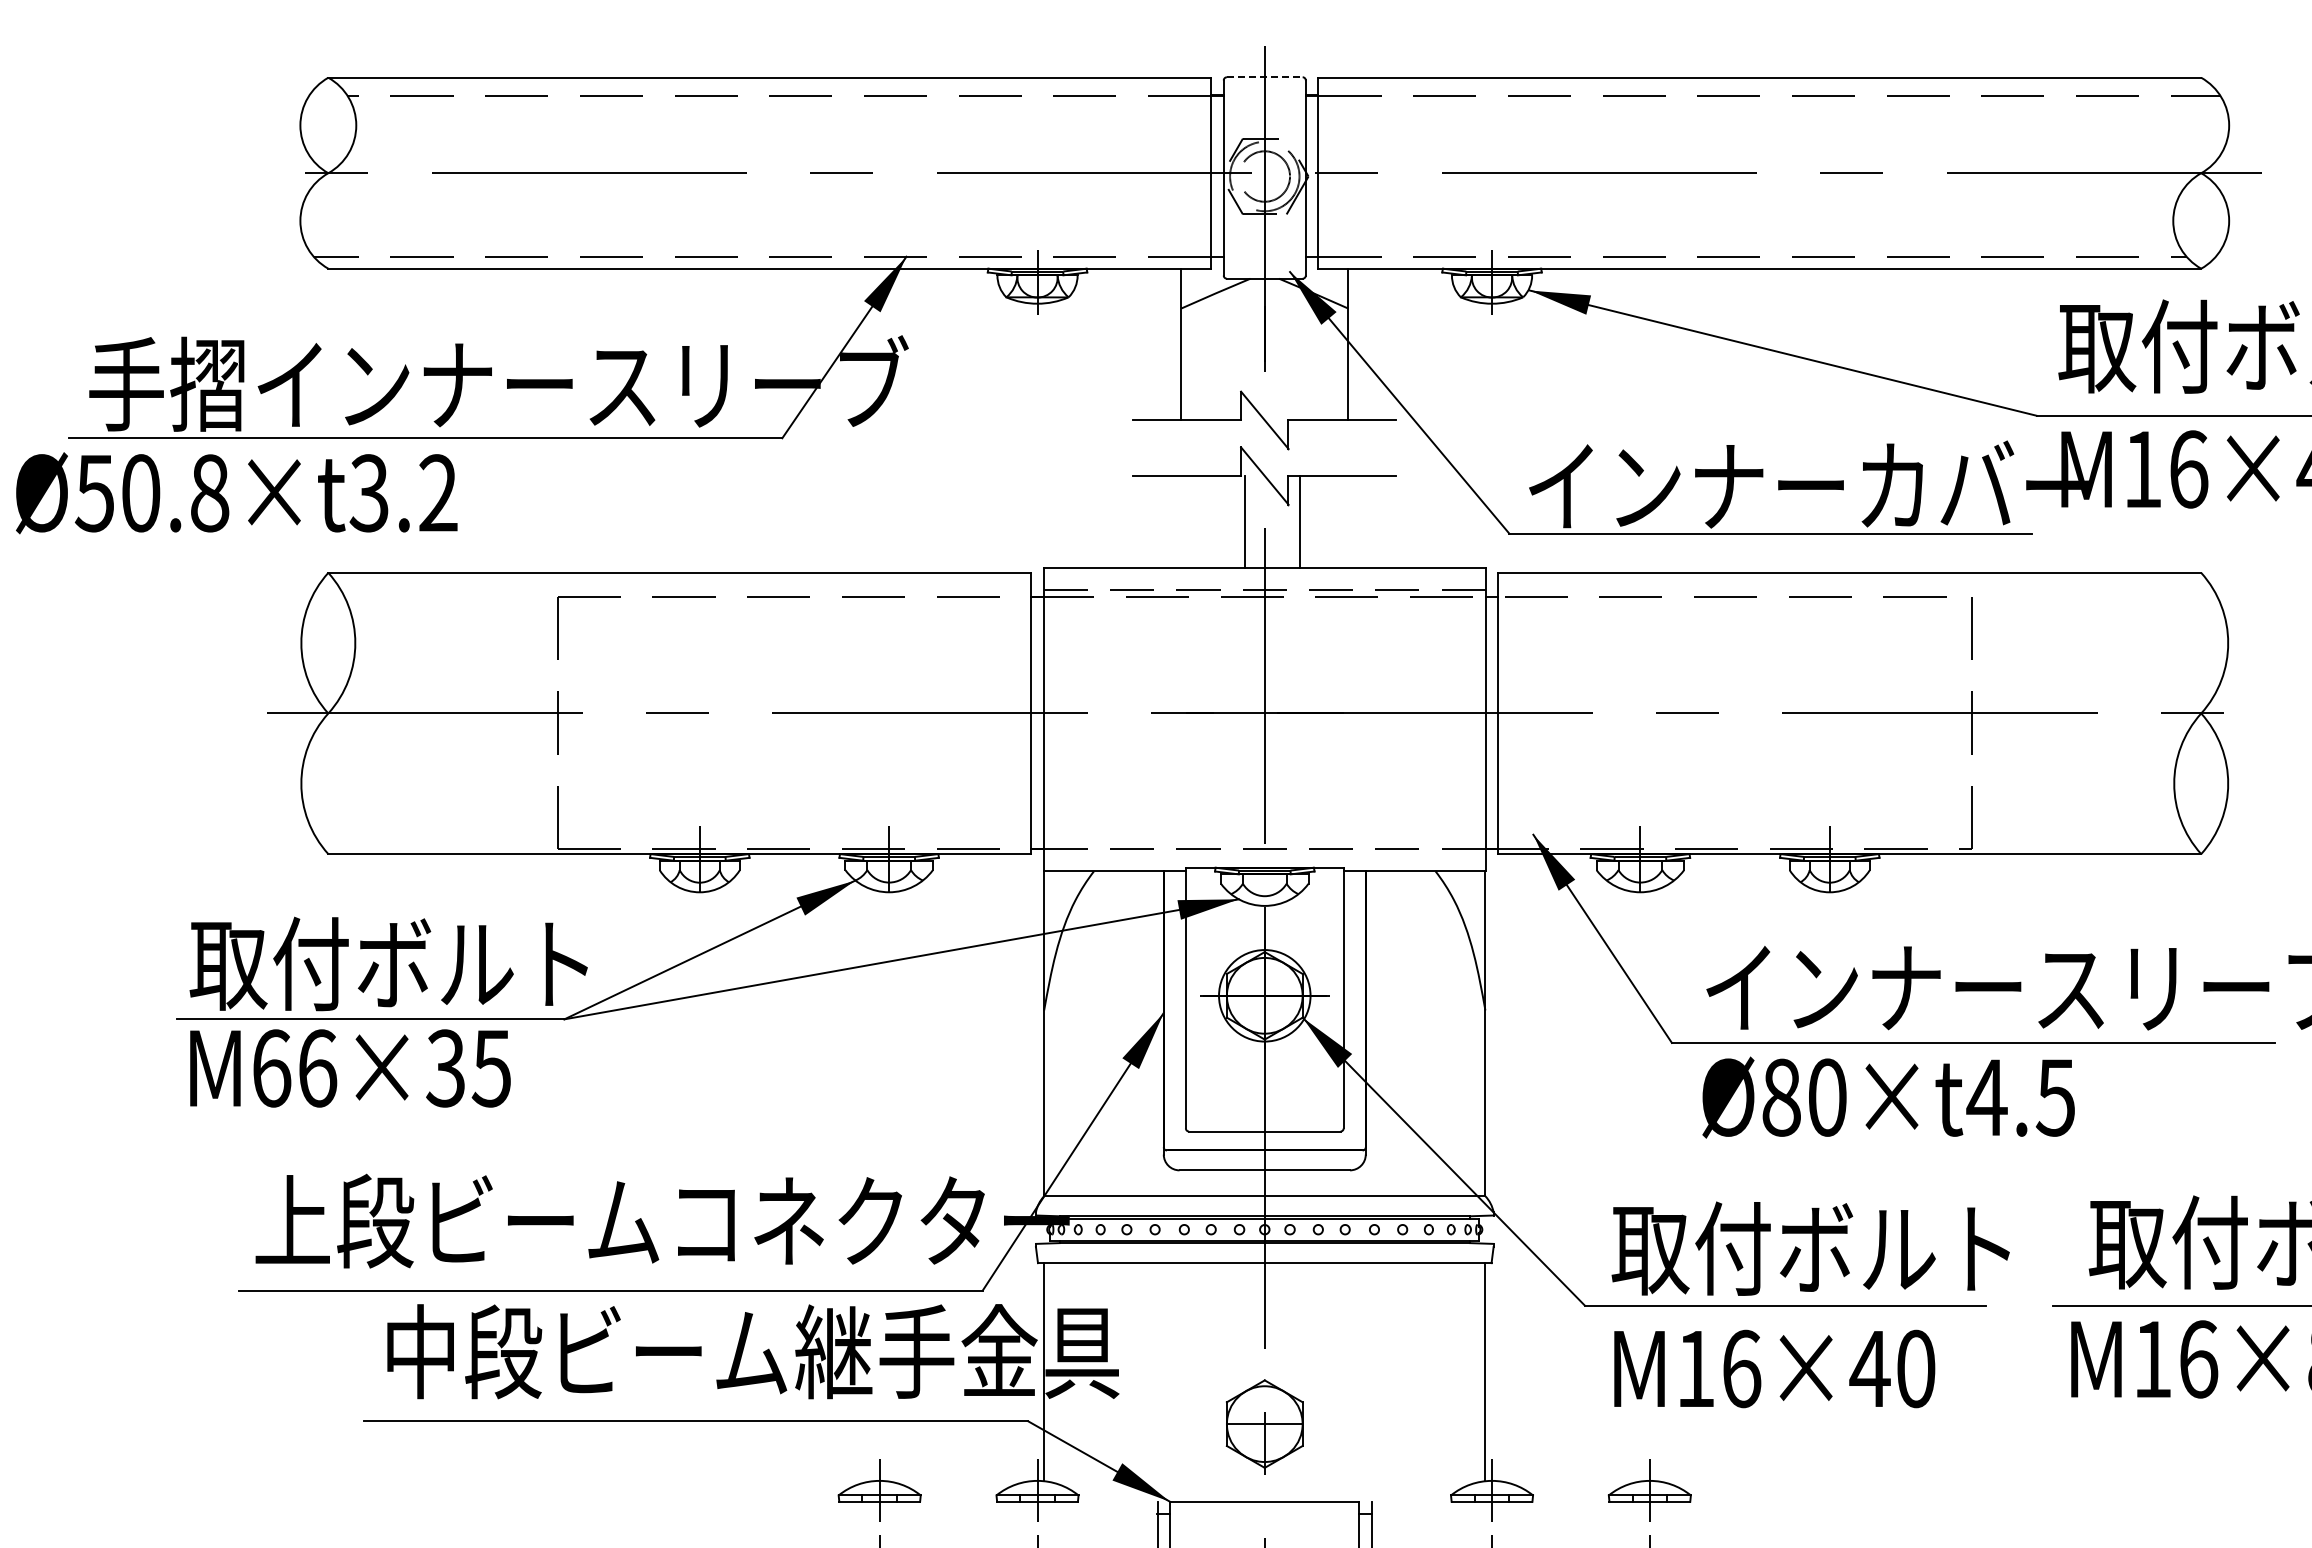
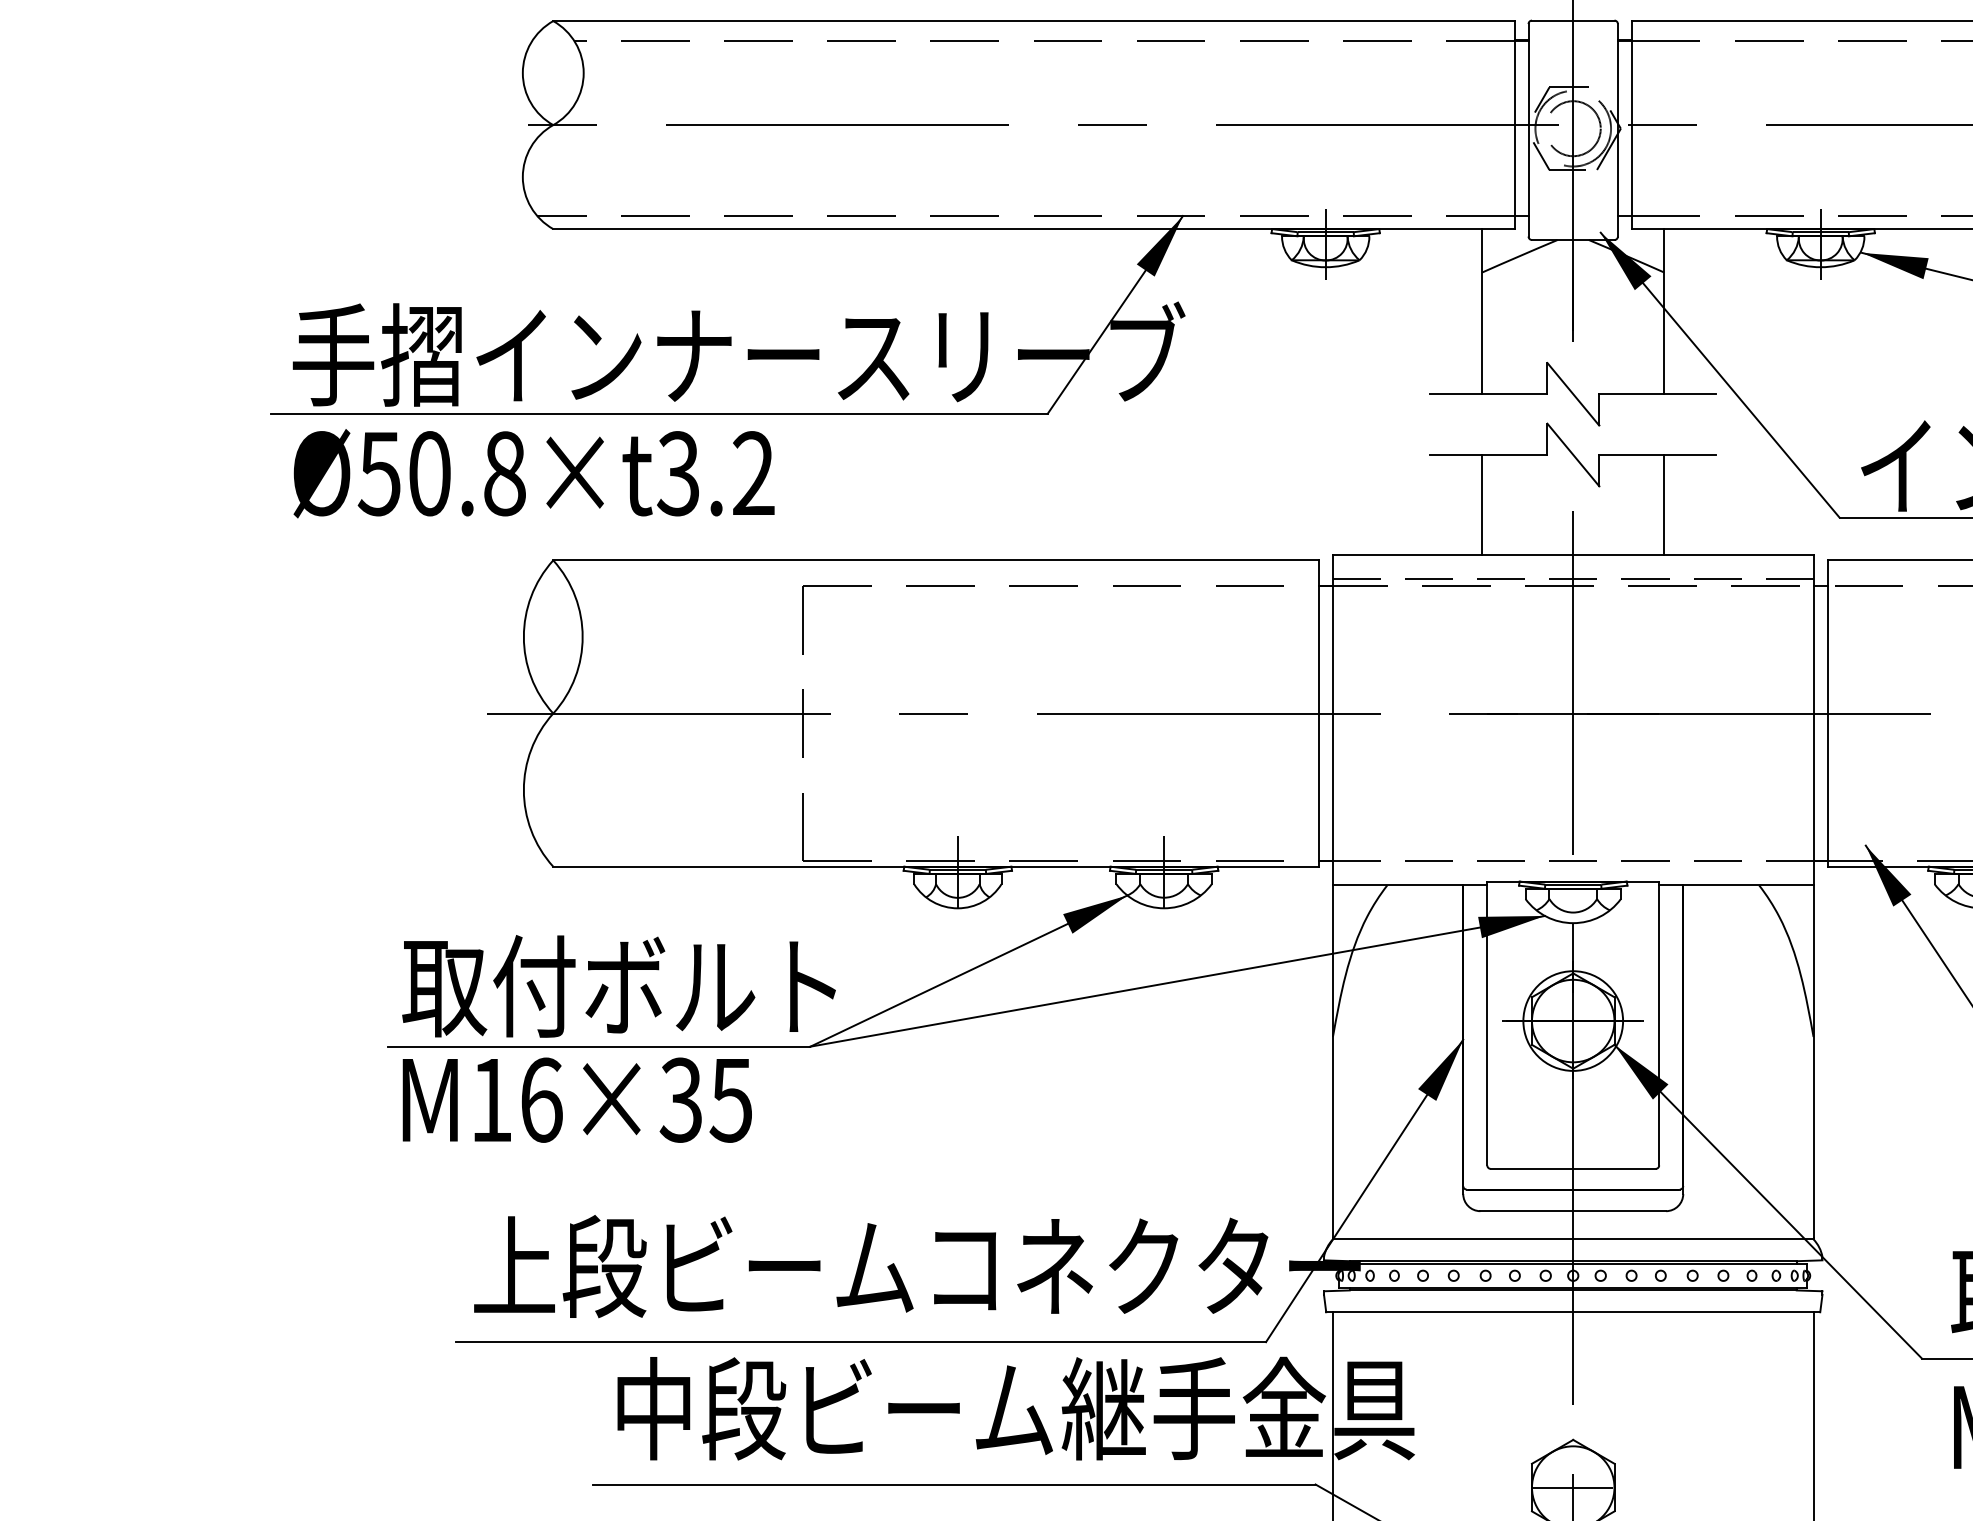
line: (1264, 77) -> (1572, 20), dashed -> solid
text: (236, 493) -> (533, 473), moved
line: (1245, 521) -> (1482, 504), moved
line: (1300, 521) -> (1664, 504), moved
text: (272, 1068) -> (492, 1100), M66×35 -> M16×35

